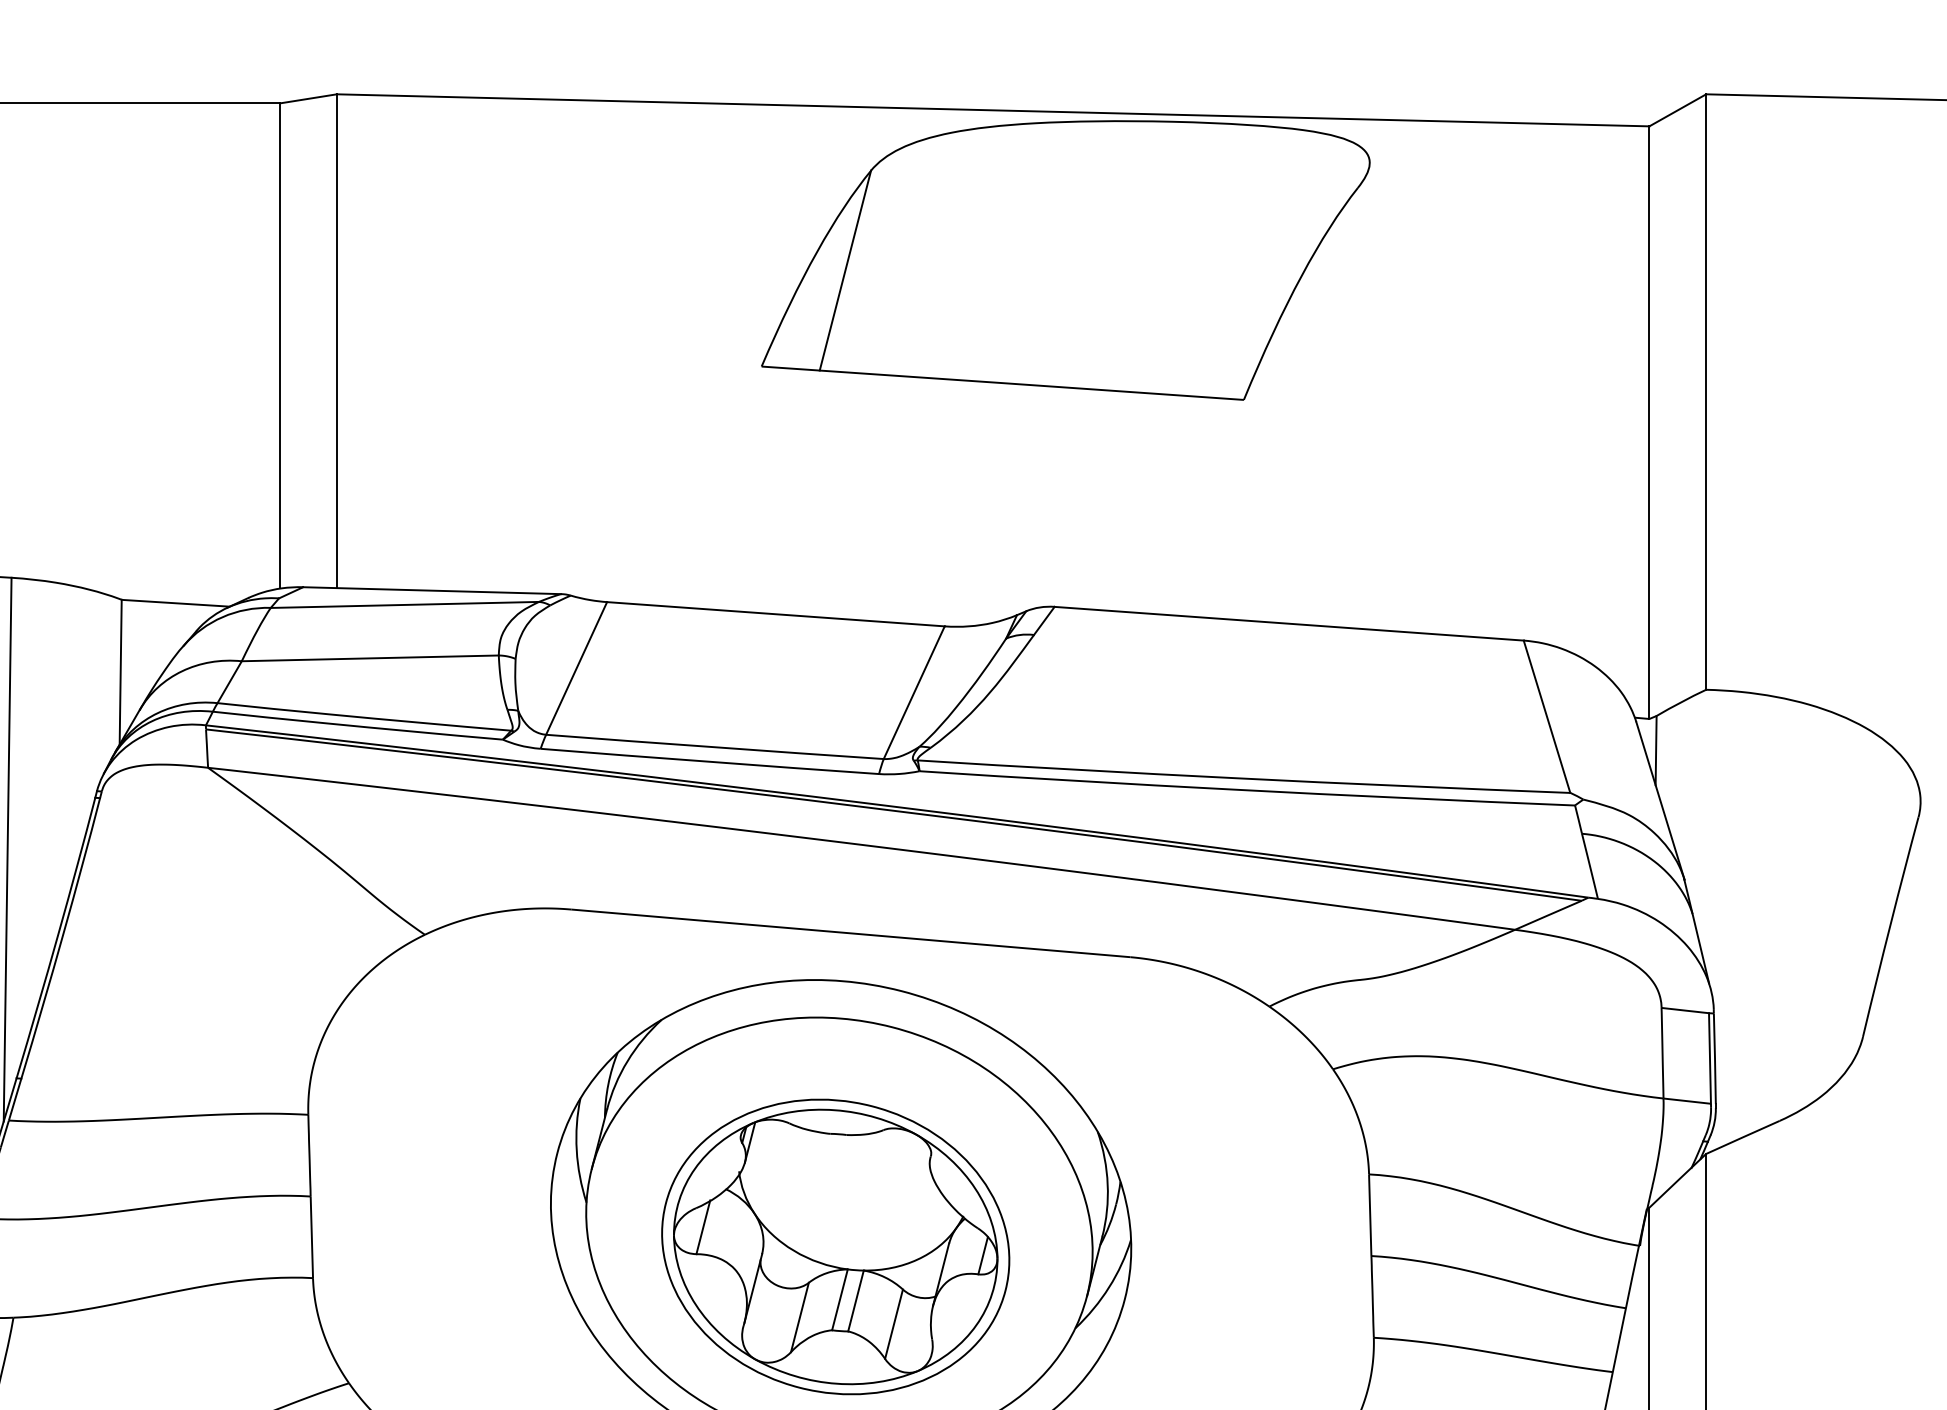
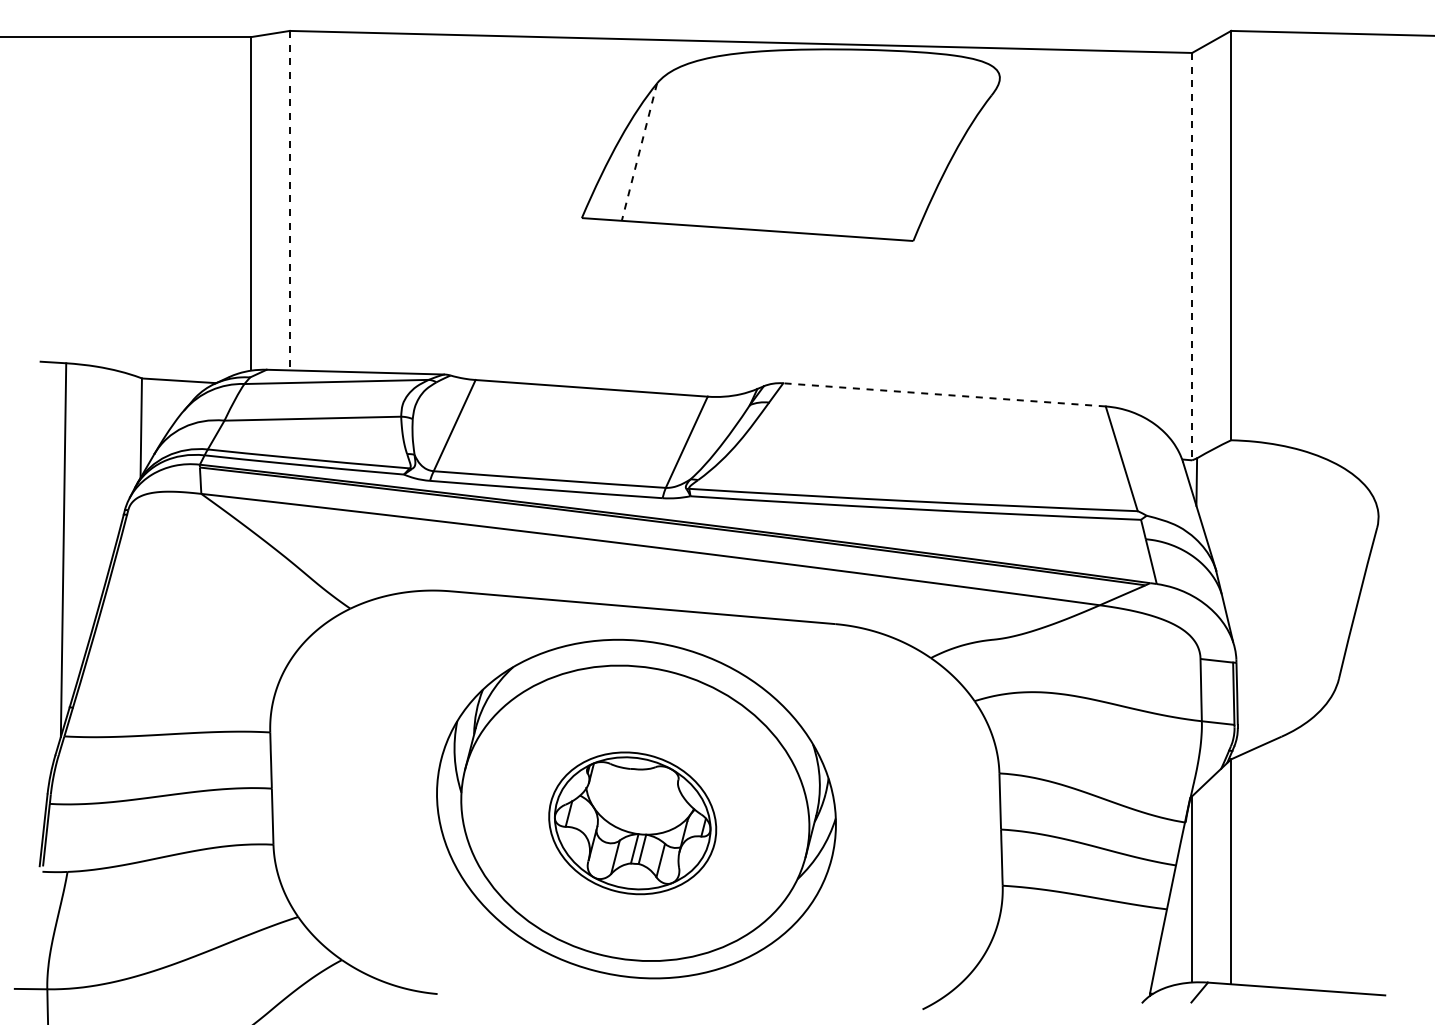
line: (845, 271) -> (639, 152), solid -> dashed
line: (336, 340) -> (289, 200), solid -> dashed
line: (1649, 422) -> (1192, 256), solid -> dashed
line: (1289, 623) -> (944, 394), solid -> dashed
part: (835, 1247) -> (632, 823), size x0.7

